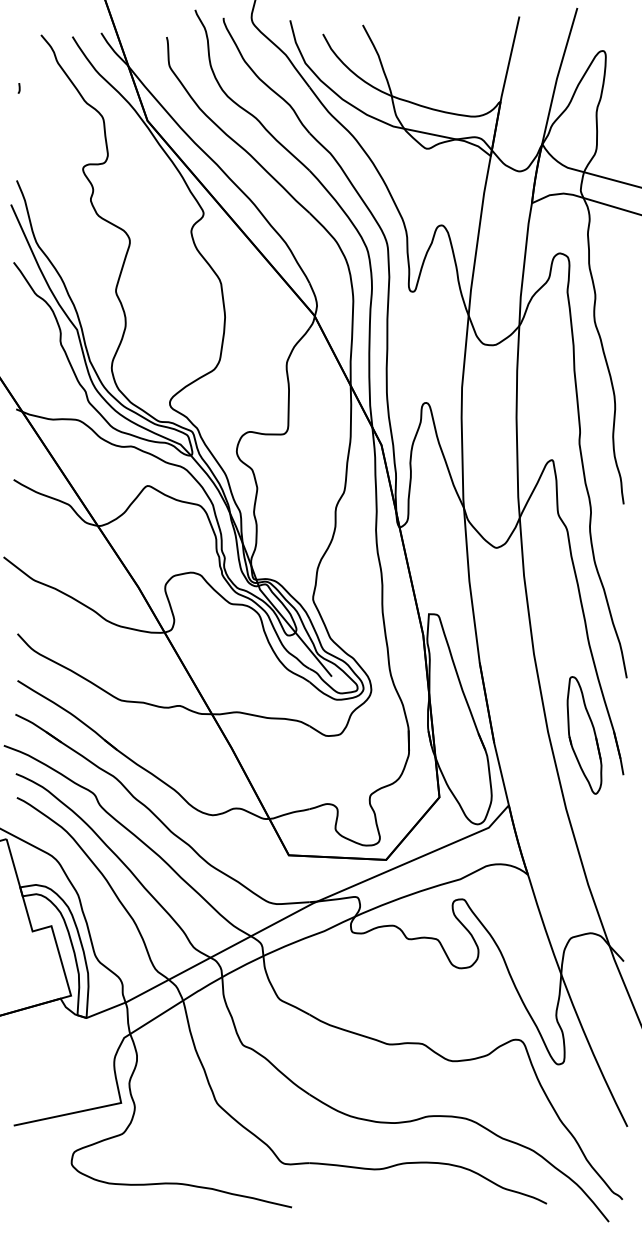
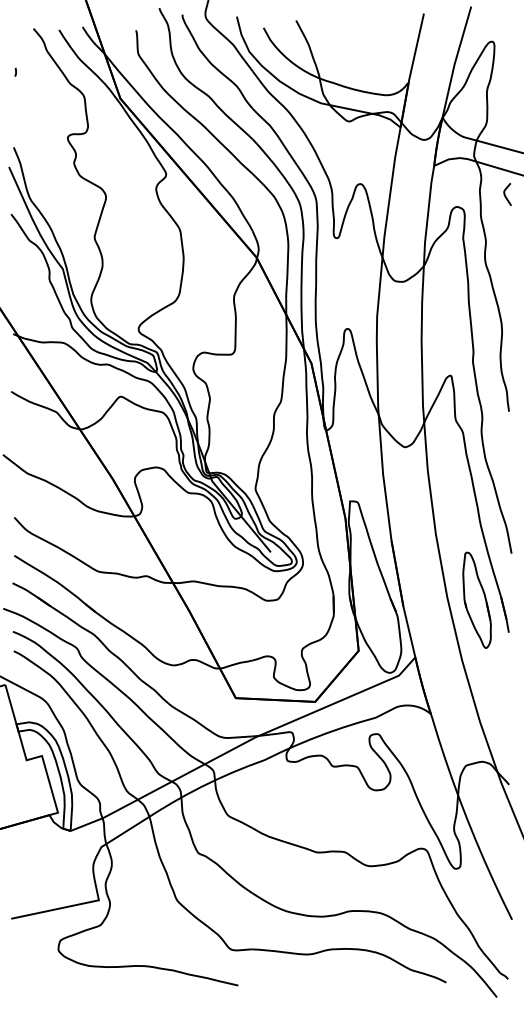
curve: (619, 238) -> (505, 194), added

